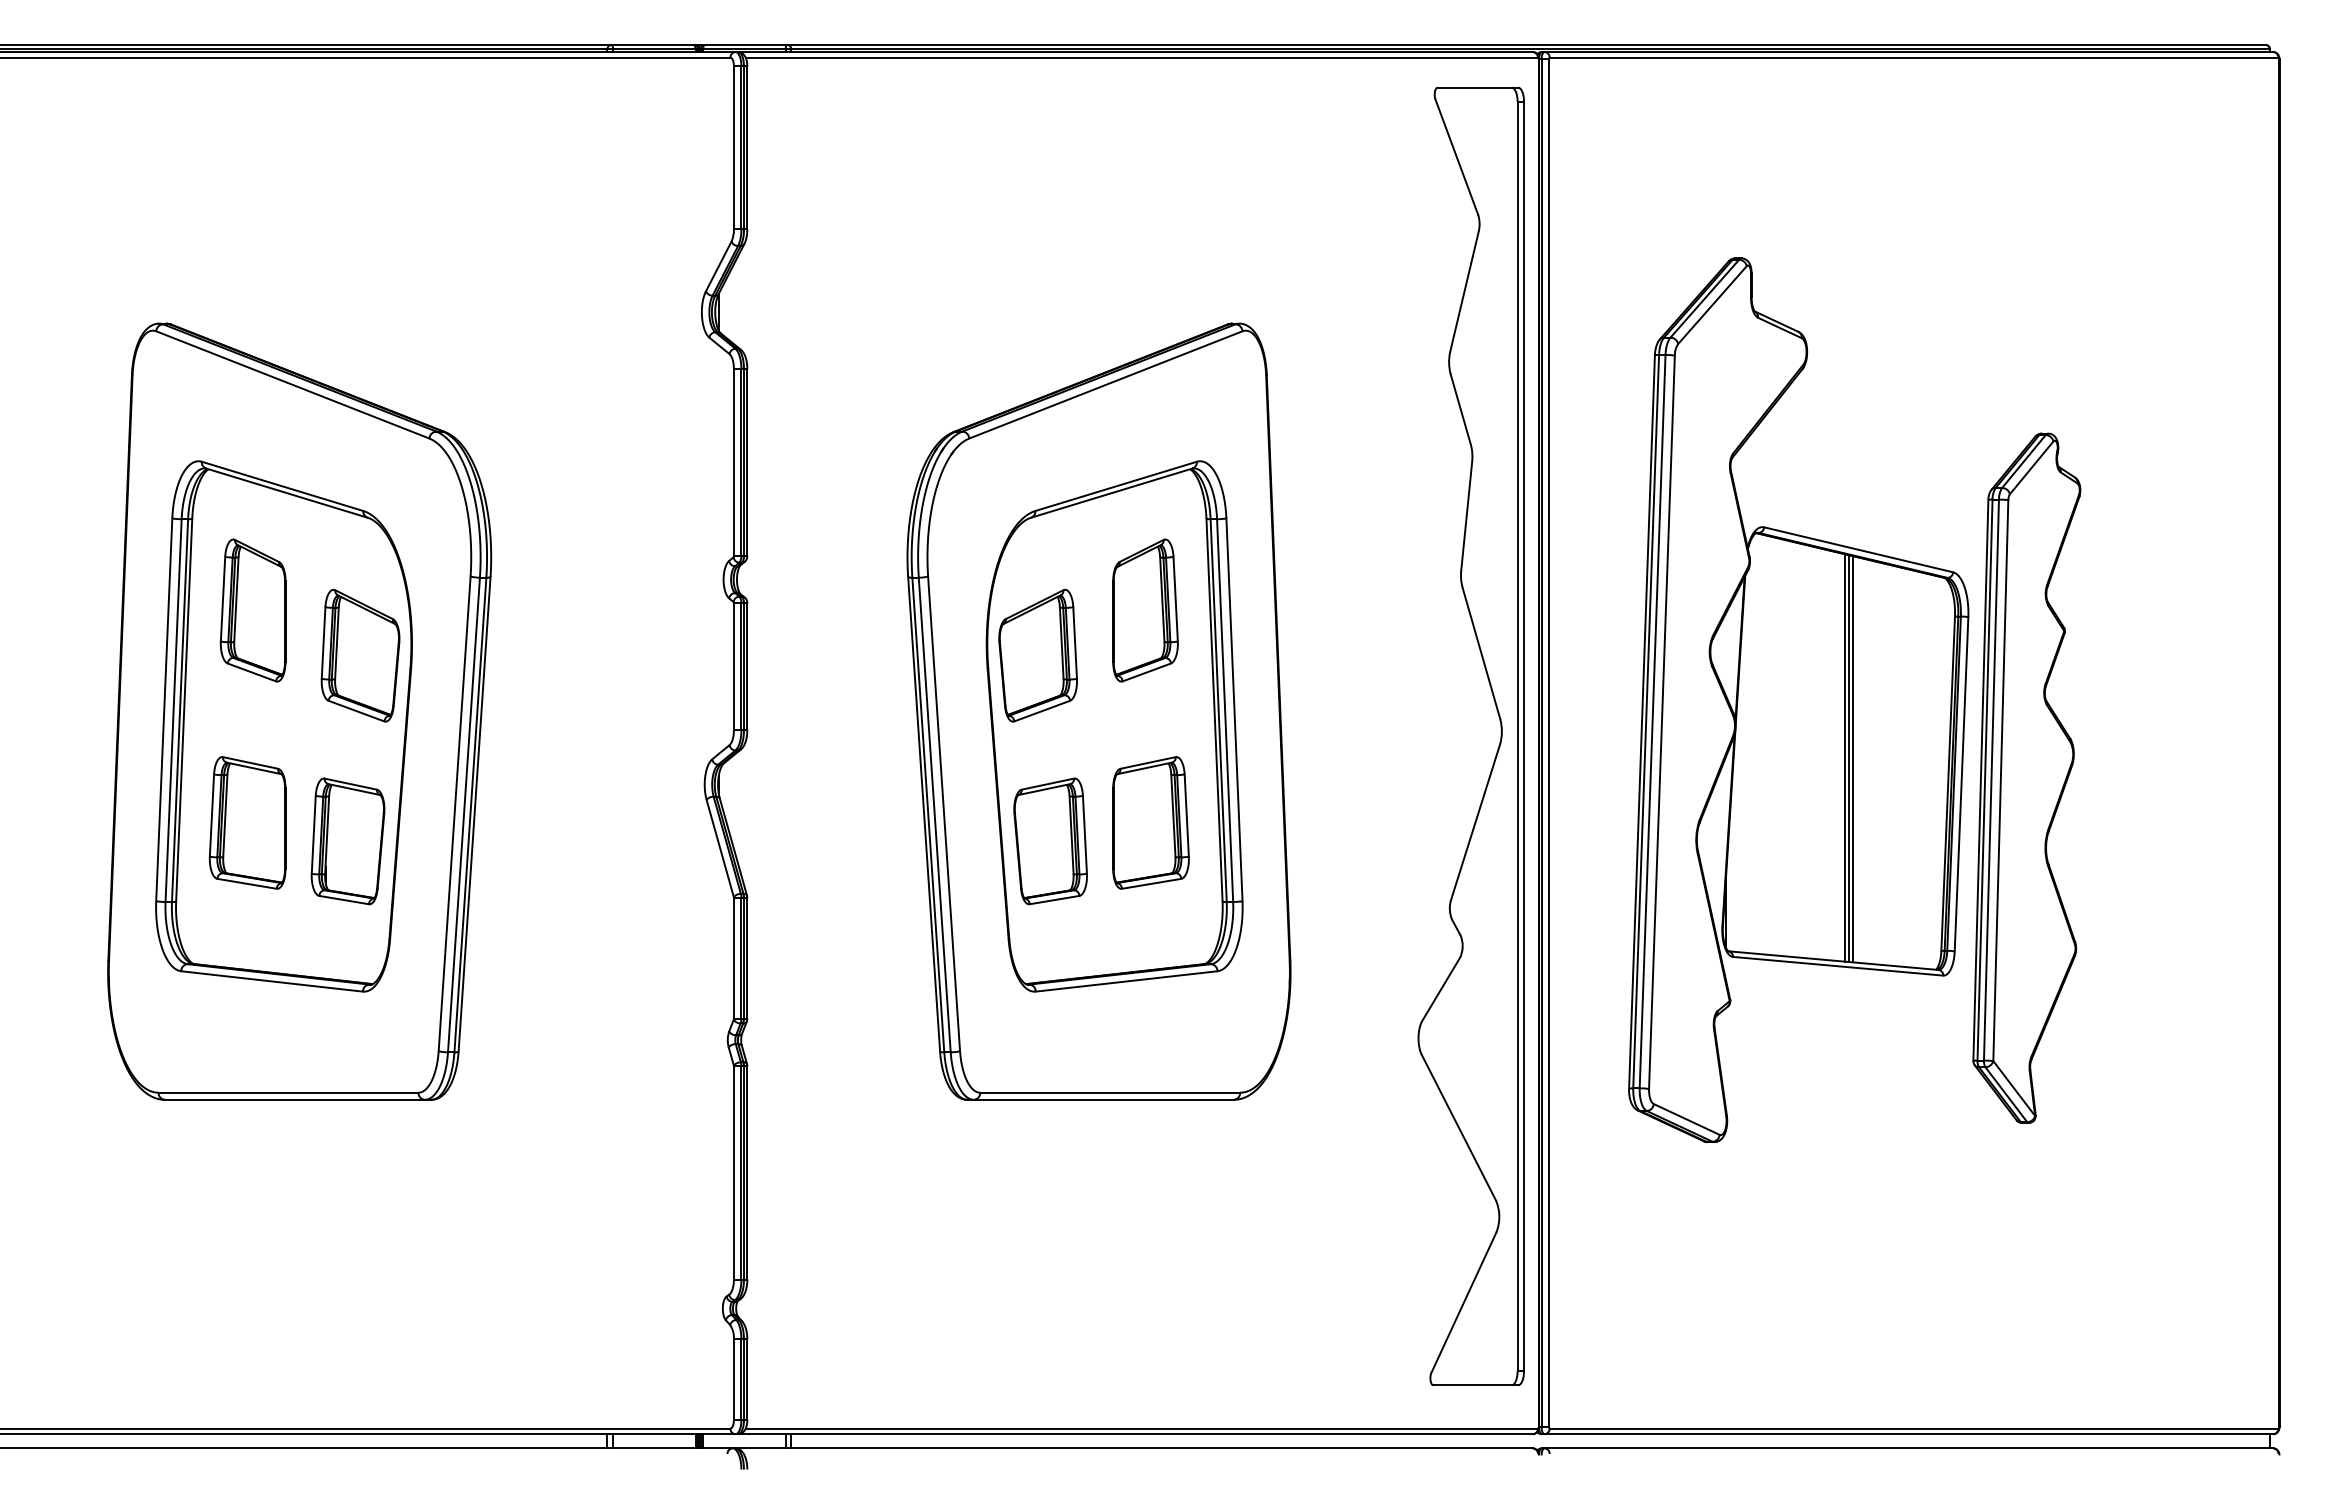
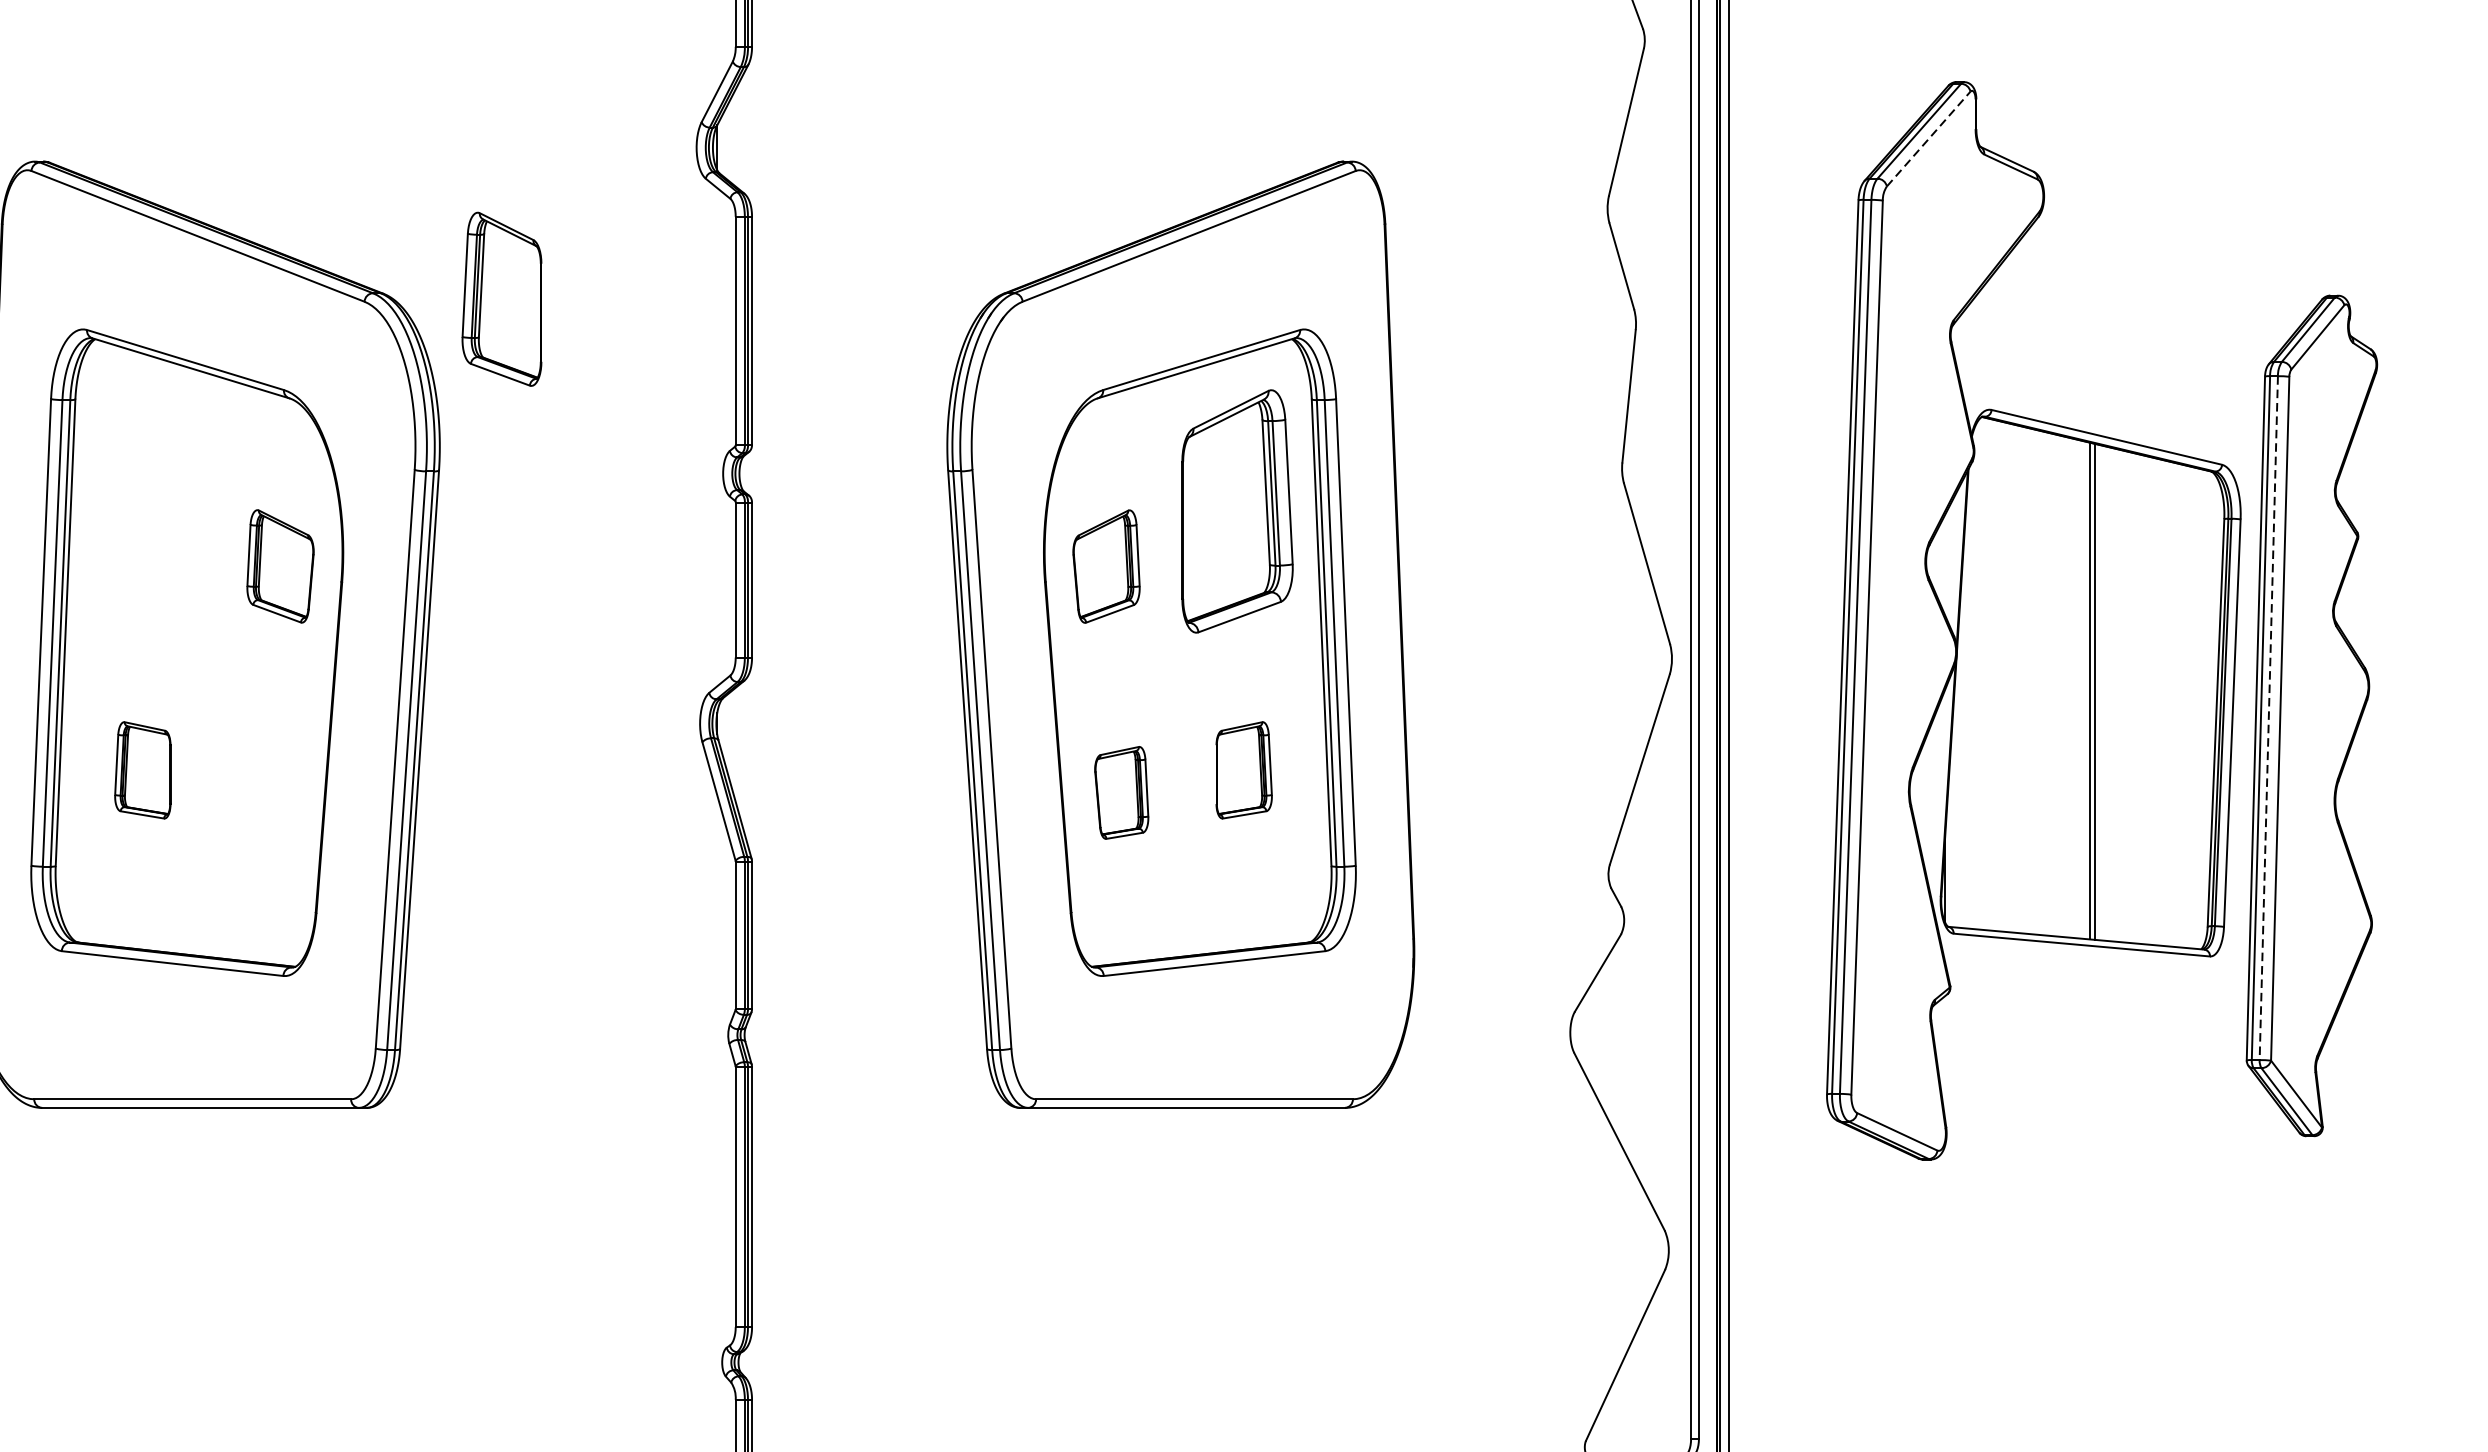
line: (1712, 305) -> (1928, 139), solid -> dashed
part: (252, 610) -> (501, 299), moved
part: (1145, 610) -> (1237, 511), size x1.4
part: (360, 655) -> (280, 566), size x0.7
part: (1037, 655) -> (1105, 566), size x0.7
line: (1853, 759) -> (2100, 693), removed
line: (1991, 780) -> (2268, 718), solid -> dashed
part: (247, 822) -> (142, 769), size x0.6
part: (1150, 822) -> (1243, 769), size x0.6
part: (347, 841) -> (264, 792), removed
part: (1050, 841) -> (1121, 792), size x0.6

